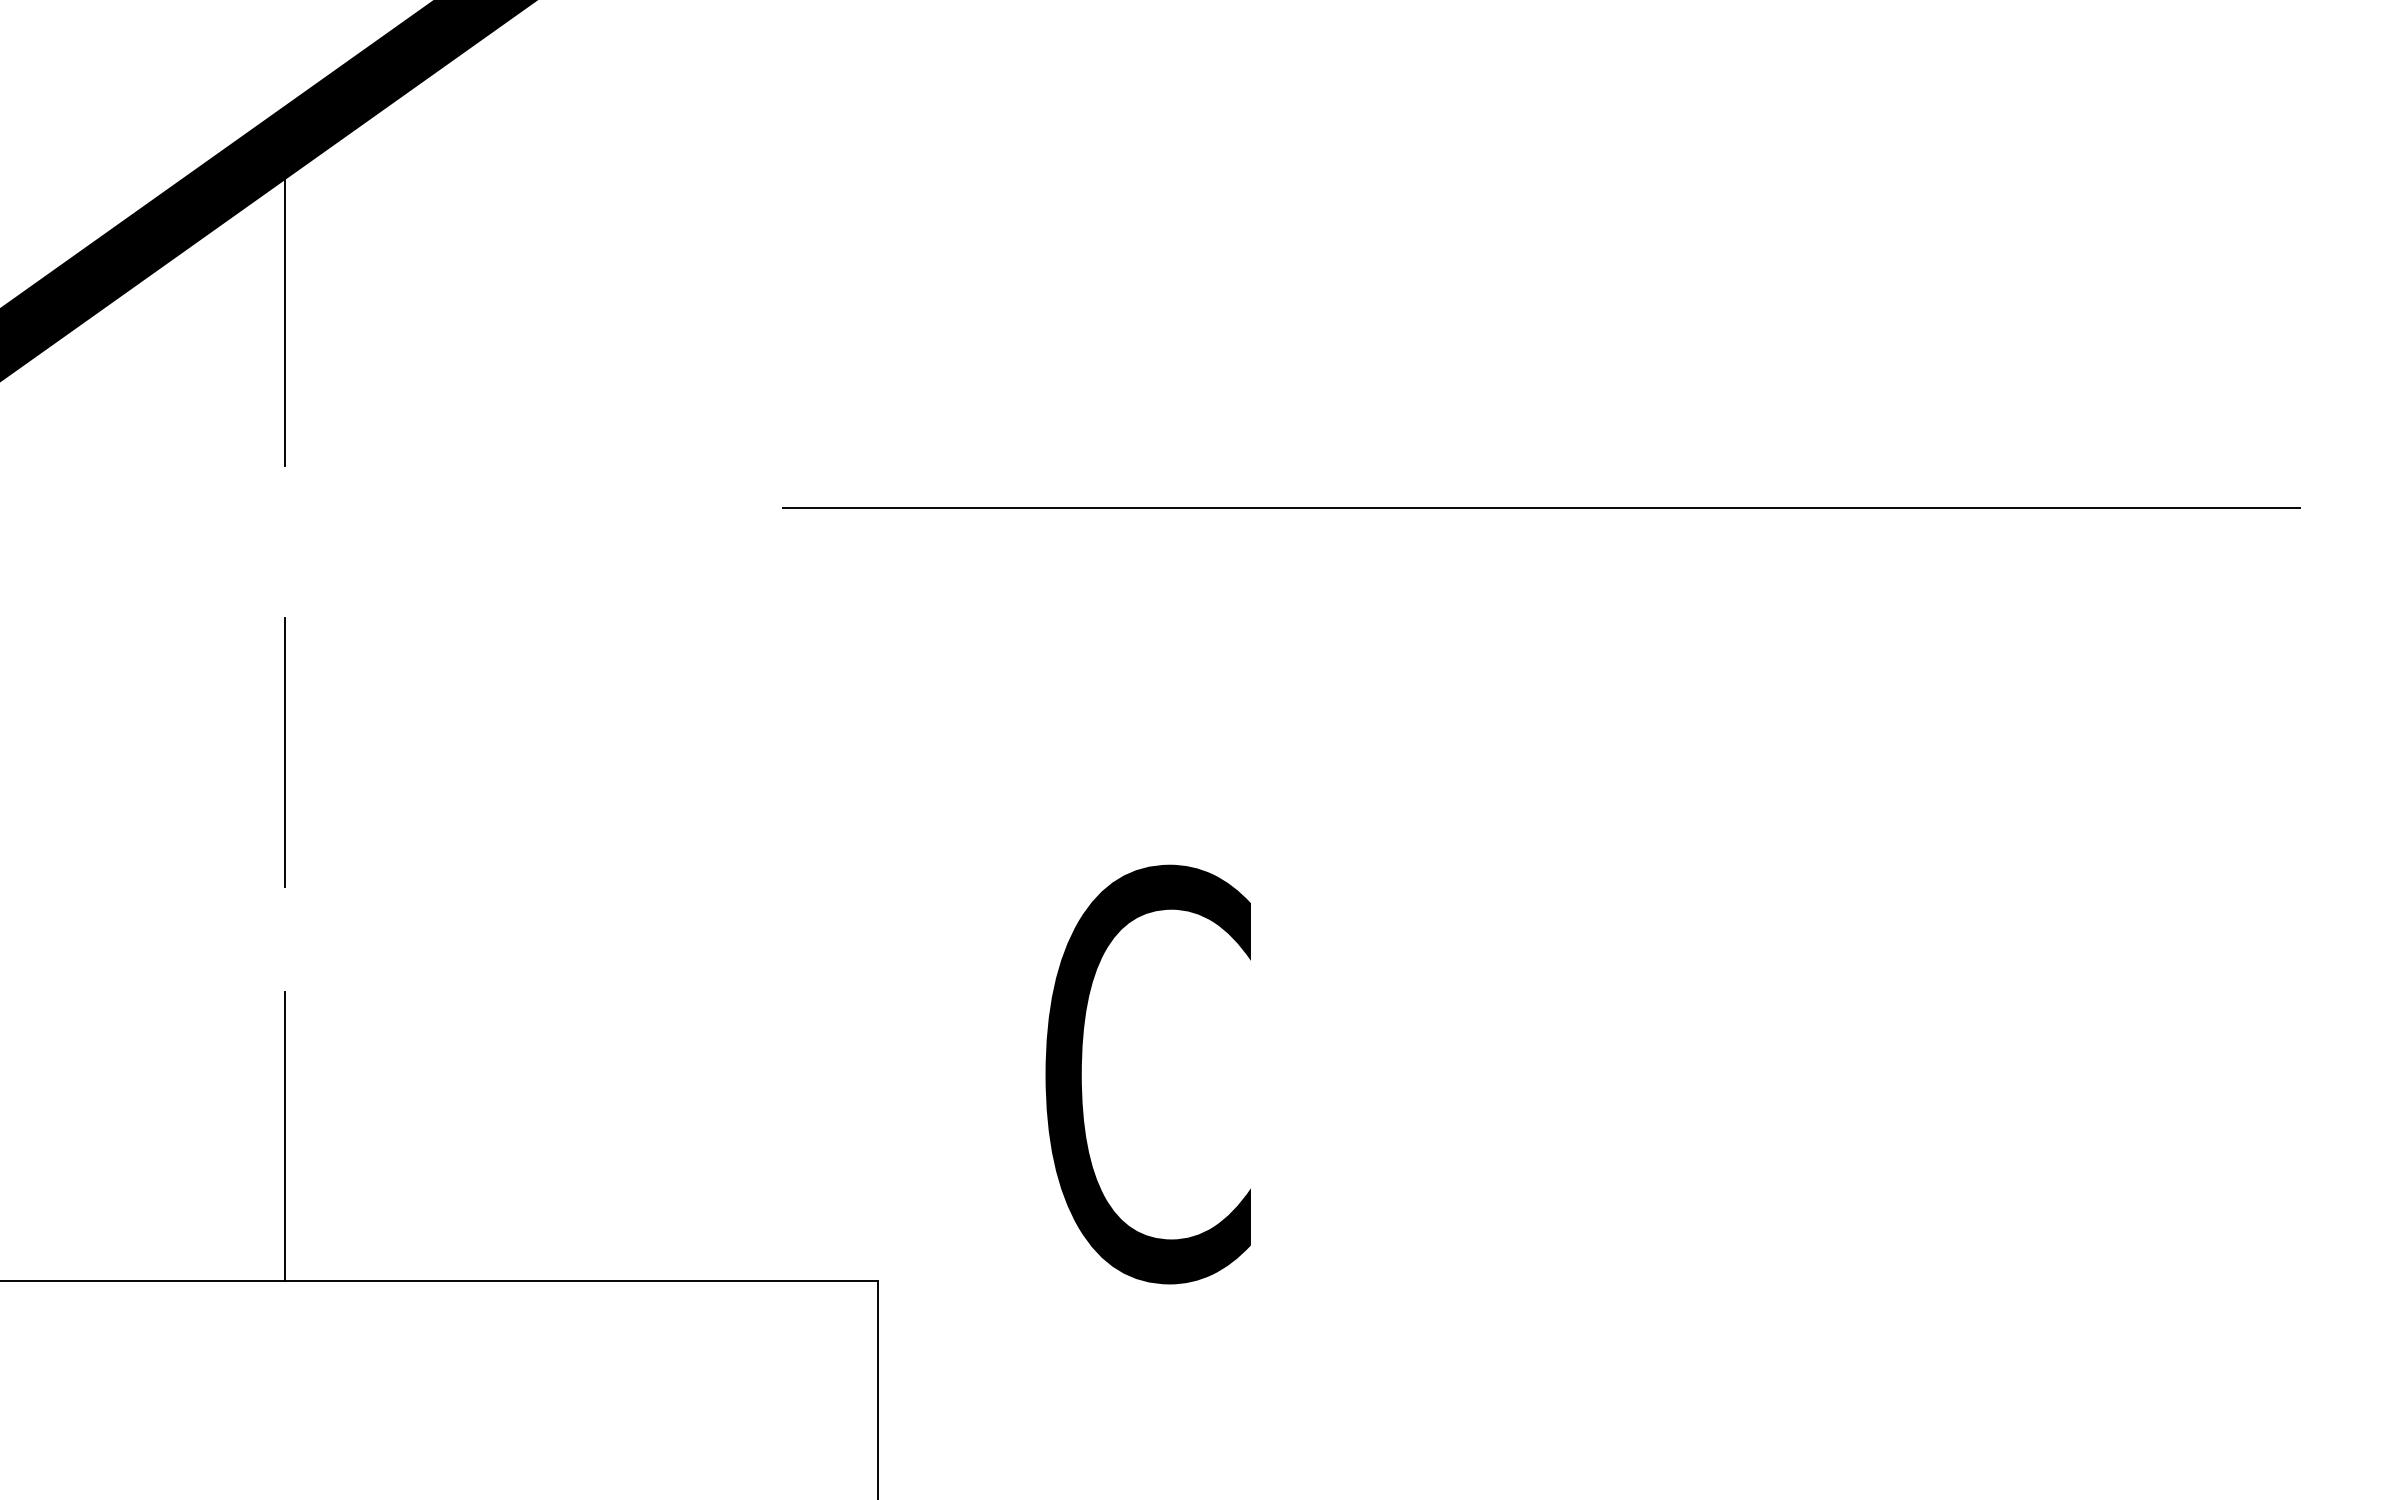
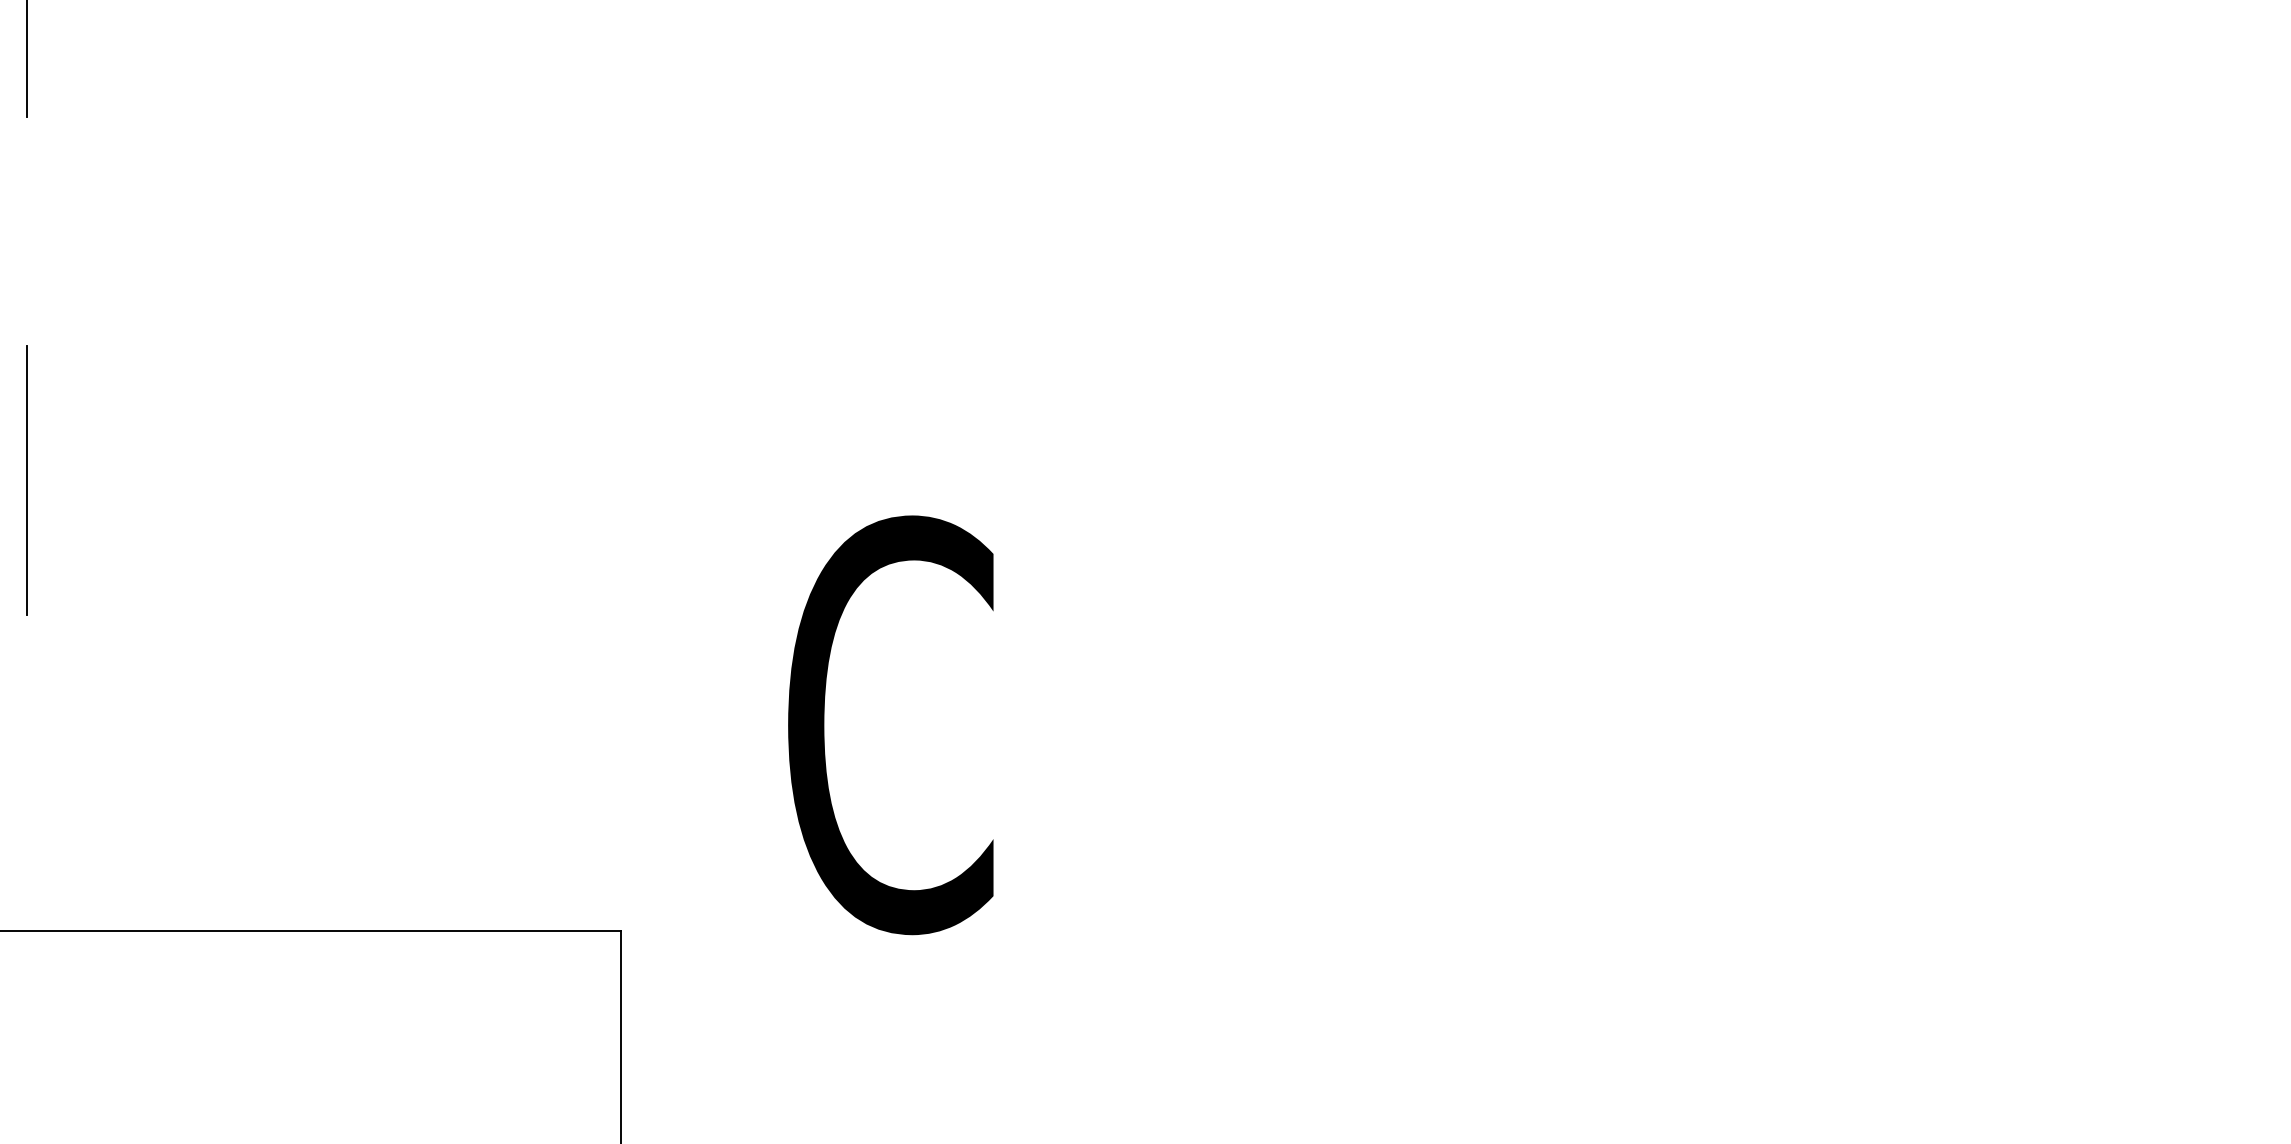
line: (1540, 507) -> (1283, 158), removed
line: (284, 752) -> (27, 480), moved
line: (284, 1136) -> (27, 787), removed

